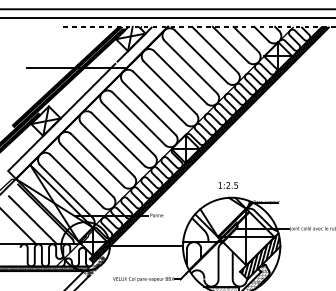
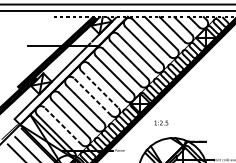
line: (128, 129) -> (99, 89), solid -> dashed
line: (117, 139) -> (92, 96), solid -> dashed
line: (76, 180) -> (63, 125), solid -> dashed
text: (227, 185) -> (160, 123), moved

